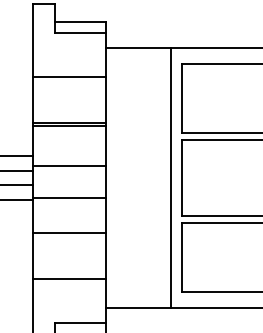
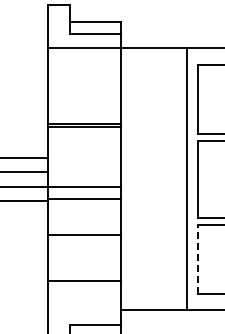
line: (69, 76) -> (84, 48), moved
line: (69, 165) -> (84, 186), moved
line: (181, 257) -> (197, 259), solid -> dashed

